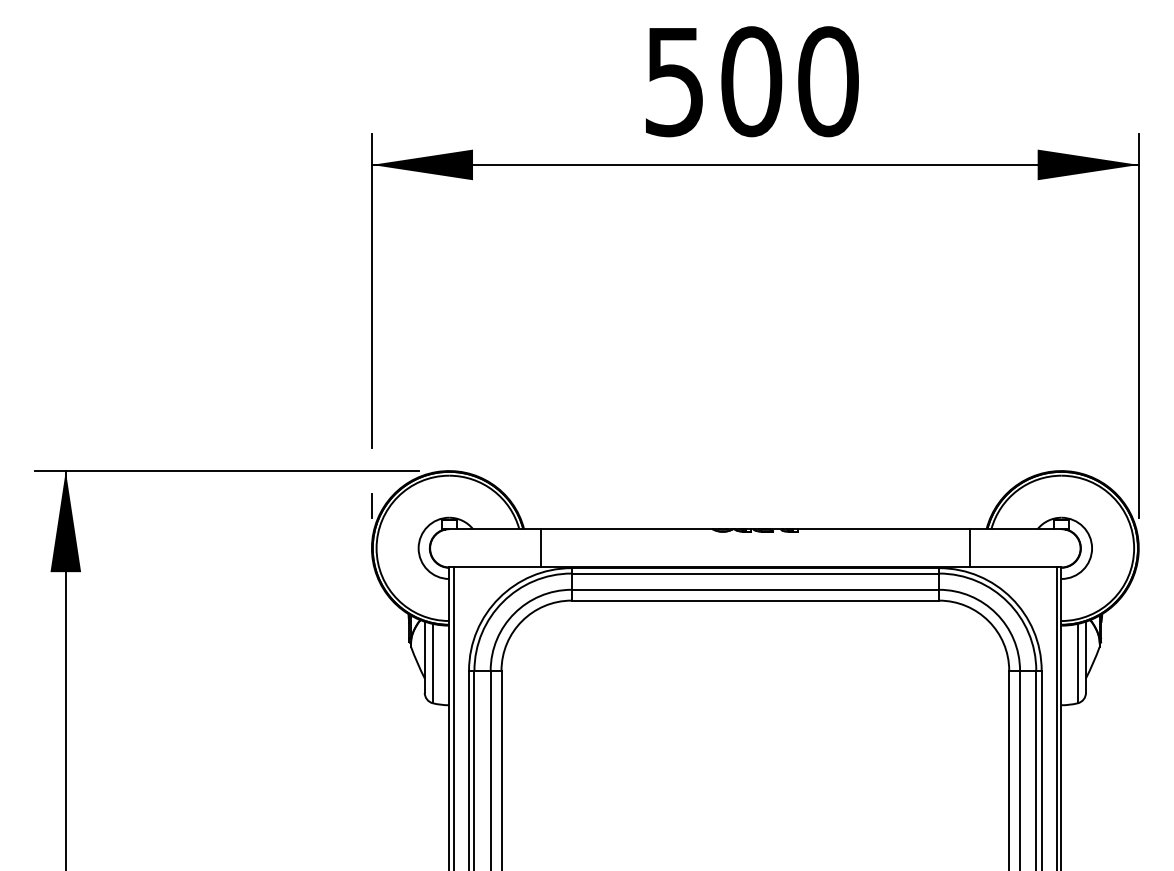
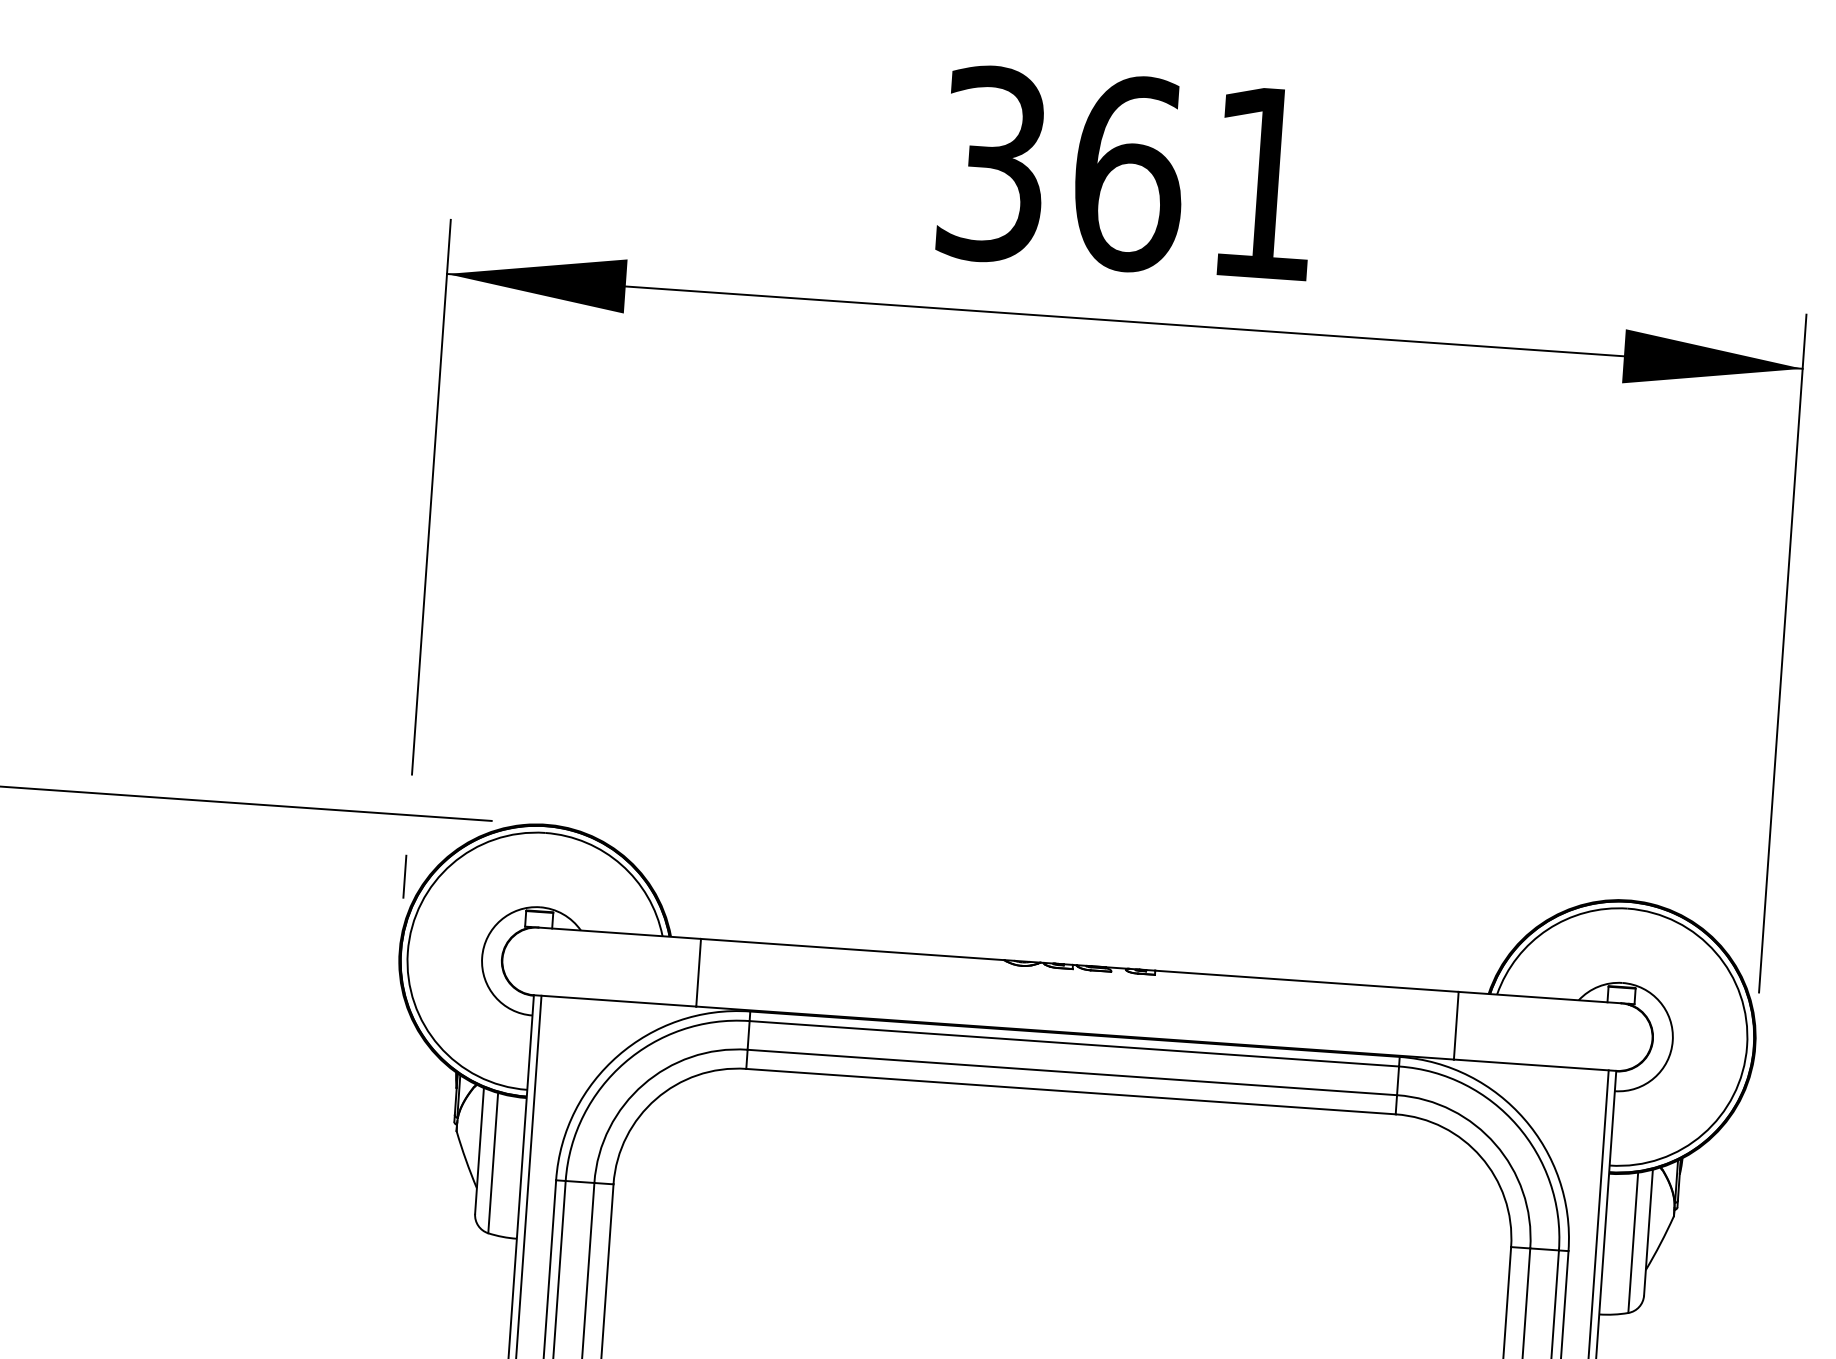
text: (751, 81) -> (1128, 173), 500 -> 361

